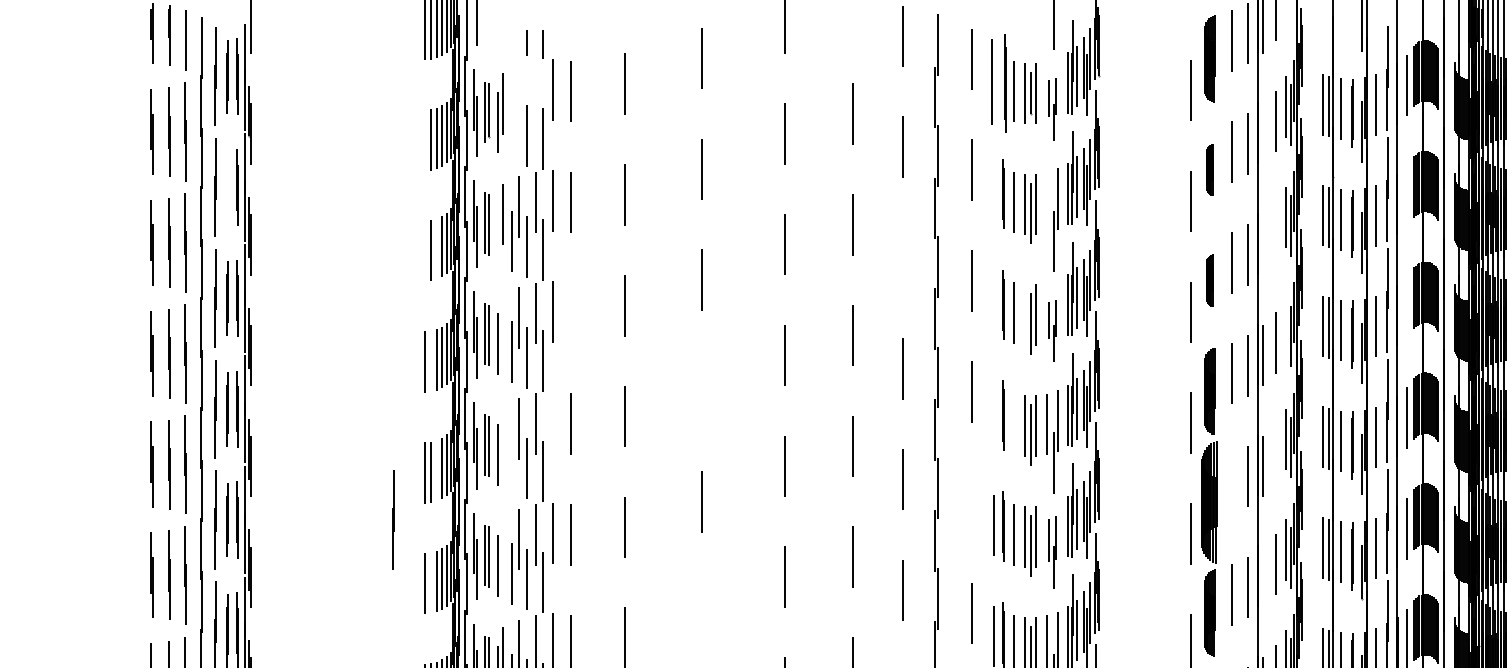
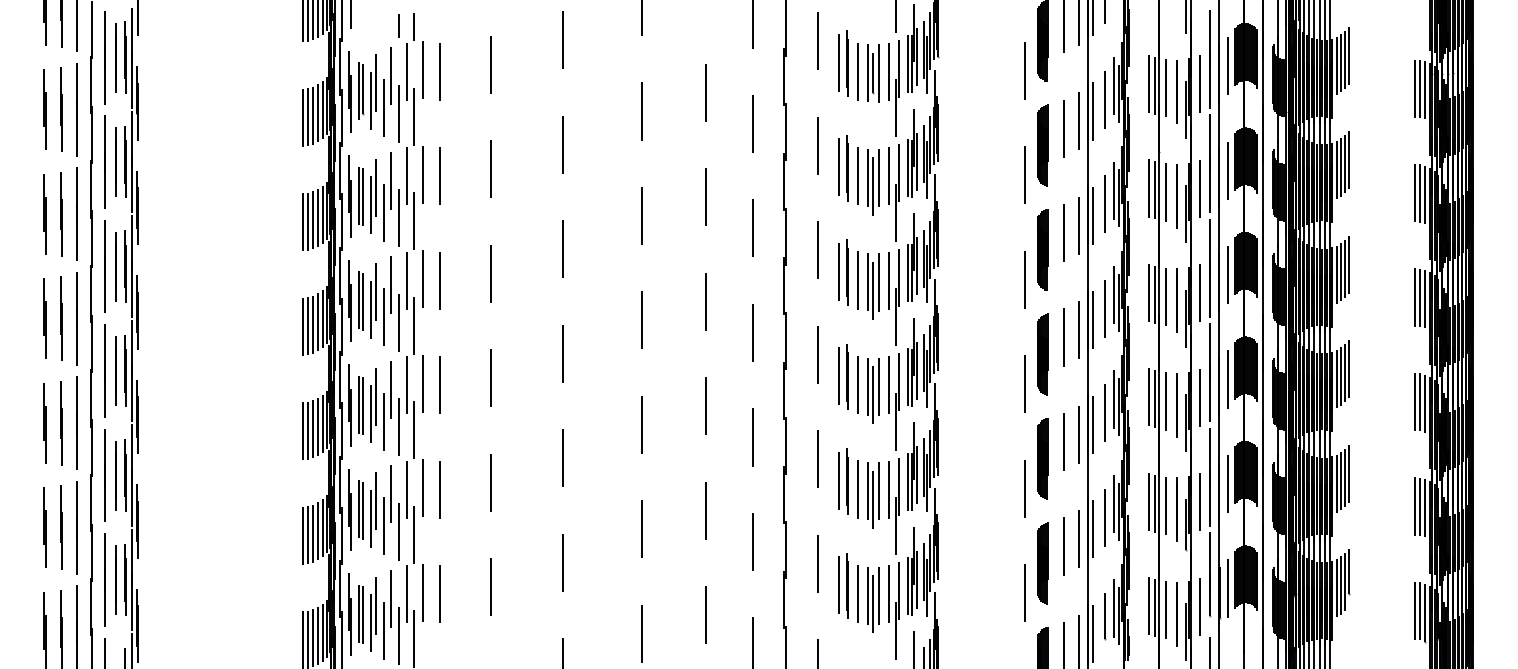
part: (998, 82) -> (843, 63), size x0.71
line: (535, 91) -> (406, 71), added
line: (519, 96) -> (391, 76), added
part: (1051, 109) -> (893, 88), size x1.67
line: (512, 130) -> (384, 108), added
line: (1262, 133) -> (1092, 111), added
line: (425, 140) -> (302, 117), added
part: (1209, 169) -> (1042, 145), size x1.67
line: (226, 186) -> (115, 161), added
line: (993, 193) -> (838, 167), added
line: (1407, 196) -> (1228, 170), added
line: (1047, 202) -> (889, 176), added
line: (1275, 232) -> (1104, 204), added
line: (497, 233) -> (370, 205), added
line: (1262, 244) -> (1092, 215), added
line: (436, 249) -> (313, 220), added
line: (425, 251) -> (302, 222), added
line: (902, 257) -> (752, 228), added
part: (1209, 280) -> (1042, 249), size x1.67
line: (993, 303) -> (838, 271), added
line: (1407, 307) -> (1228, 275), added
line: (570, 313) -> (439, 280), added
line: (1025, 315) -> (868, 282), added
line: (503, 325) -> (376, 292), added
line: (1286, 329) -> (1114, 295), added
part: (1051, 331) -> (893, 297), size x1.67
line: (430, 361) -> (307, 326), added
line: (701, 390) -> (563, 353), added
line: (993, 414) -> (838, 376), added
line: (552, 422) -> (422, 383), added
line: (1013, 423) -> (857, 384), added
line: (503, 436) -> (376, 396), added
line: (1275, 454) -> (1104, 413), added
line: (512, 462) -> (384, 421), added
line: (436, 471) -> (313, 429), added
line: (1232, 483) -> (1063, 441), added
part: (1209, 501) -> (1042, 458), size x0.71
line: (972, 502) -> (818, 459), added
line: (393, 519) -> (272, 475), removed
line: (503, 547) -> (376, 501), added
part: (1051, 552) -> (893, 506), size x1.43
line: (1262, 577) -> (1092, 529), added
line: (430, 583) -> (307, 535), added
line: (700, 612) -> (562, 562), added

